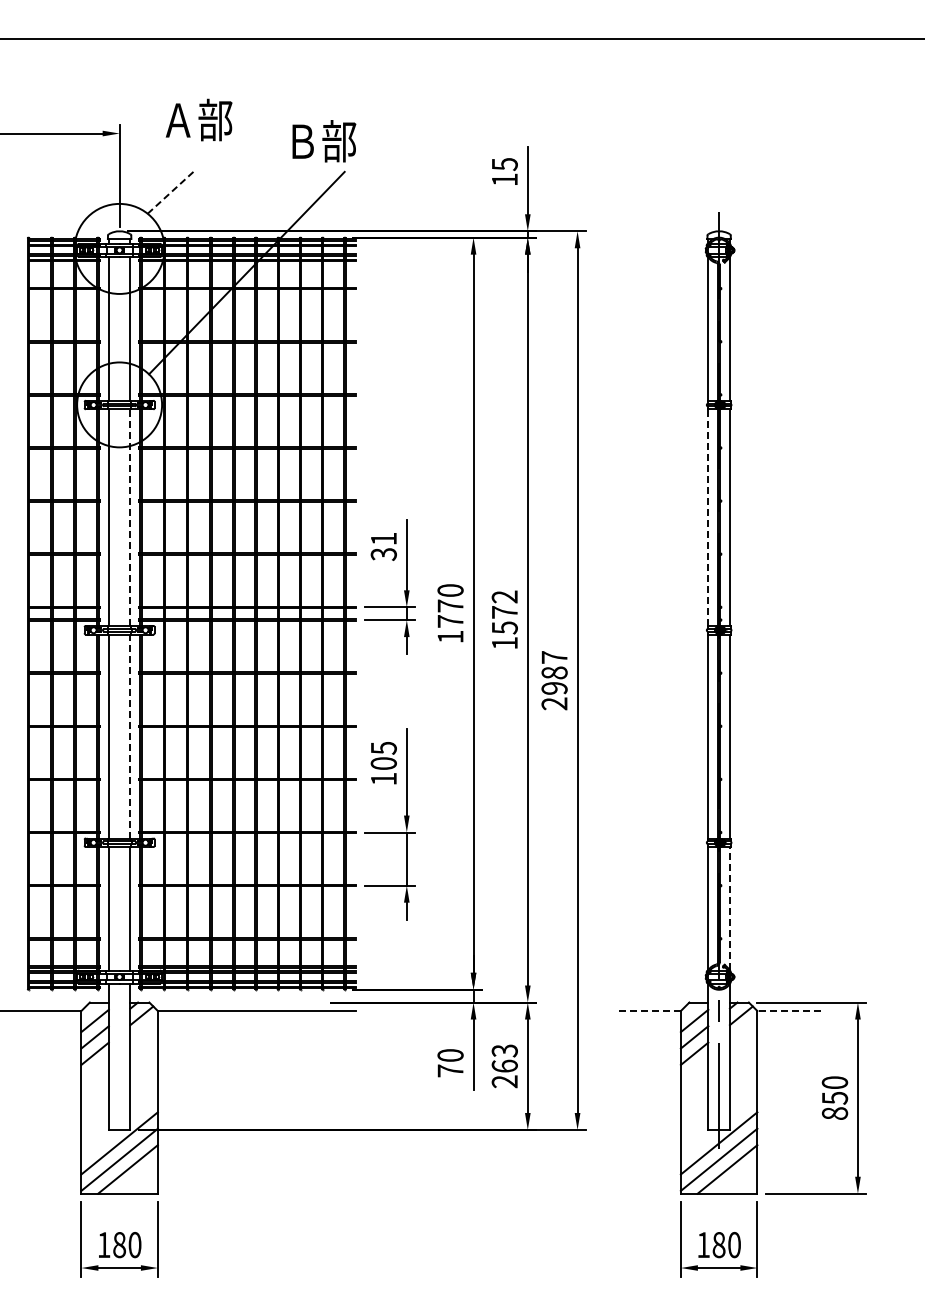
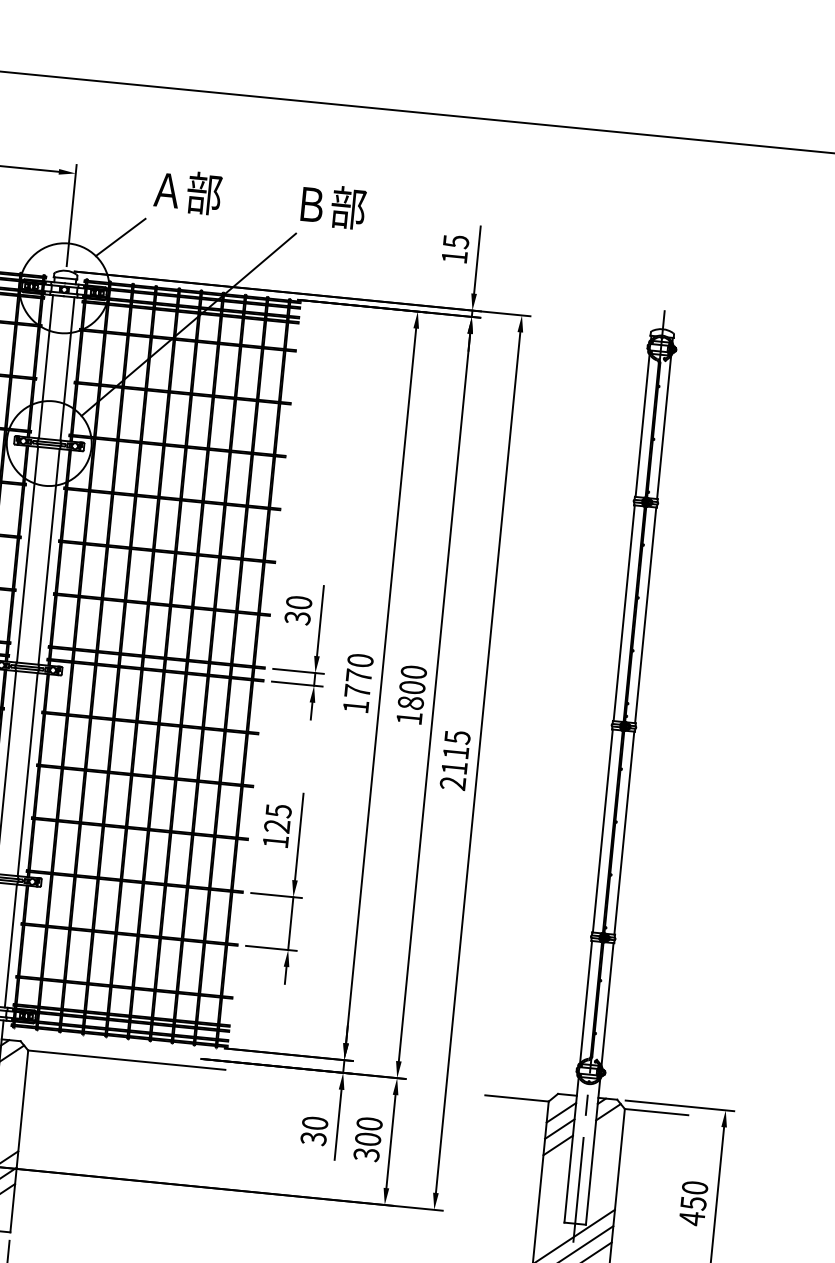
text: (198, 119) -> (187, 191), moved
text: (324, 141) -> (333, 206), moved
line: (170, 192) -> (120, 237), dashed -> solid
line: (130, 517) -> (49, 556), dashed -> solid
line: (708, 517) -> (624, 613), dashed -> solid
text: (383, 538) -> (298, 602), 31 -> 30
text: (504, 612) -> (412, 687), 1572 -> 1800
text: (554, 672) -> (455, 752), 2987 -> 2115
line: (130, 736) -> (27, 774), dashed -> solid
text: (383, 763) -> (276, 826), 105 -> 125
line: (729, 908) -> (607, 1004), dashed -> solid
line: (649, 1011) -> (517, 1098), dashed -> solid
line: (789, 1011) -> (656, 1112), dashed -> solid
text: (504, 1066) -> (367, 1139), 263 -> 300
text: (450, 1070) -> (313, 1138), 70 -> 30
text: (834, 1113) -> (691, 1218), 850 -> 450

